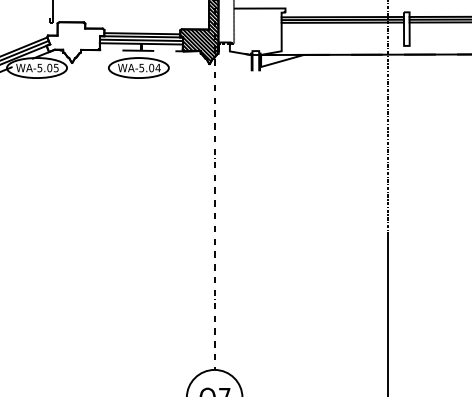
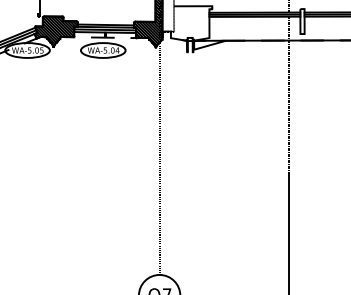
hatch: (75, 42) -> (56, 31), added

